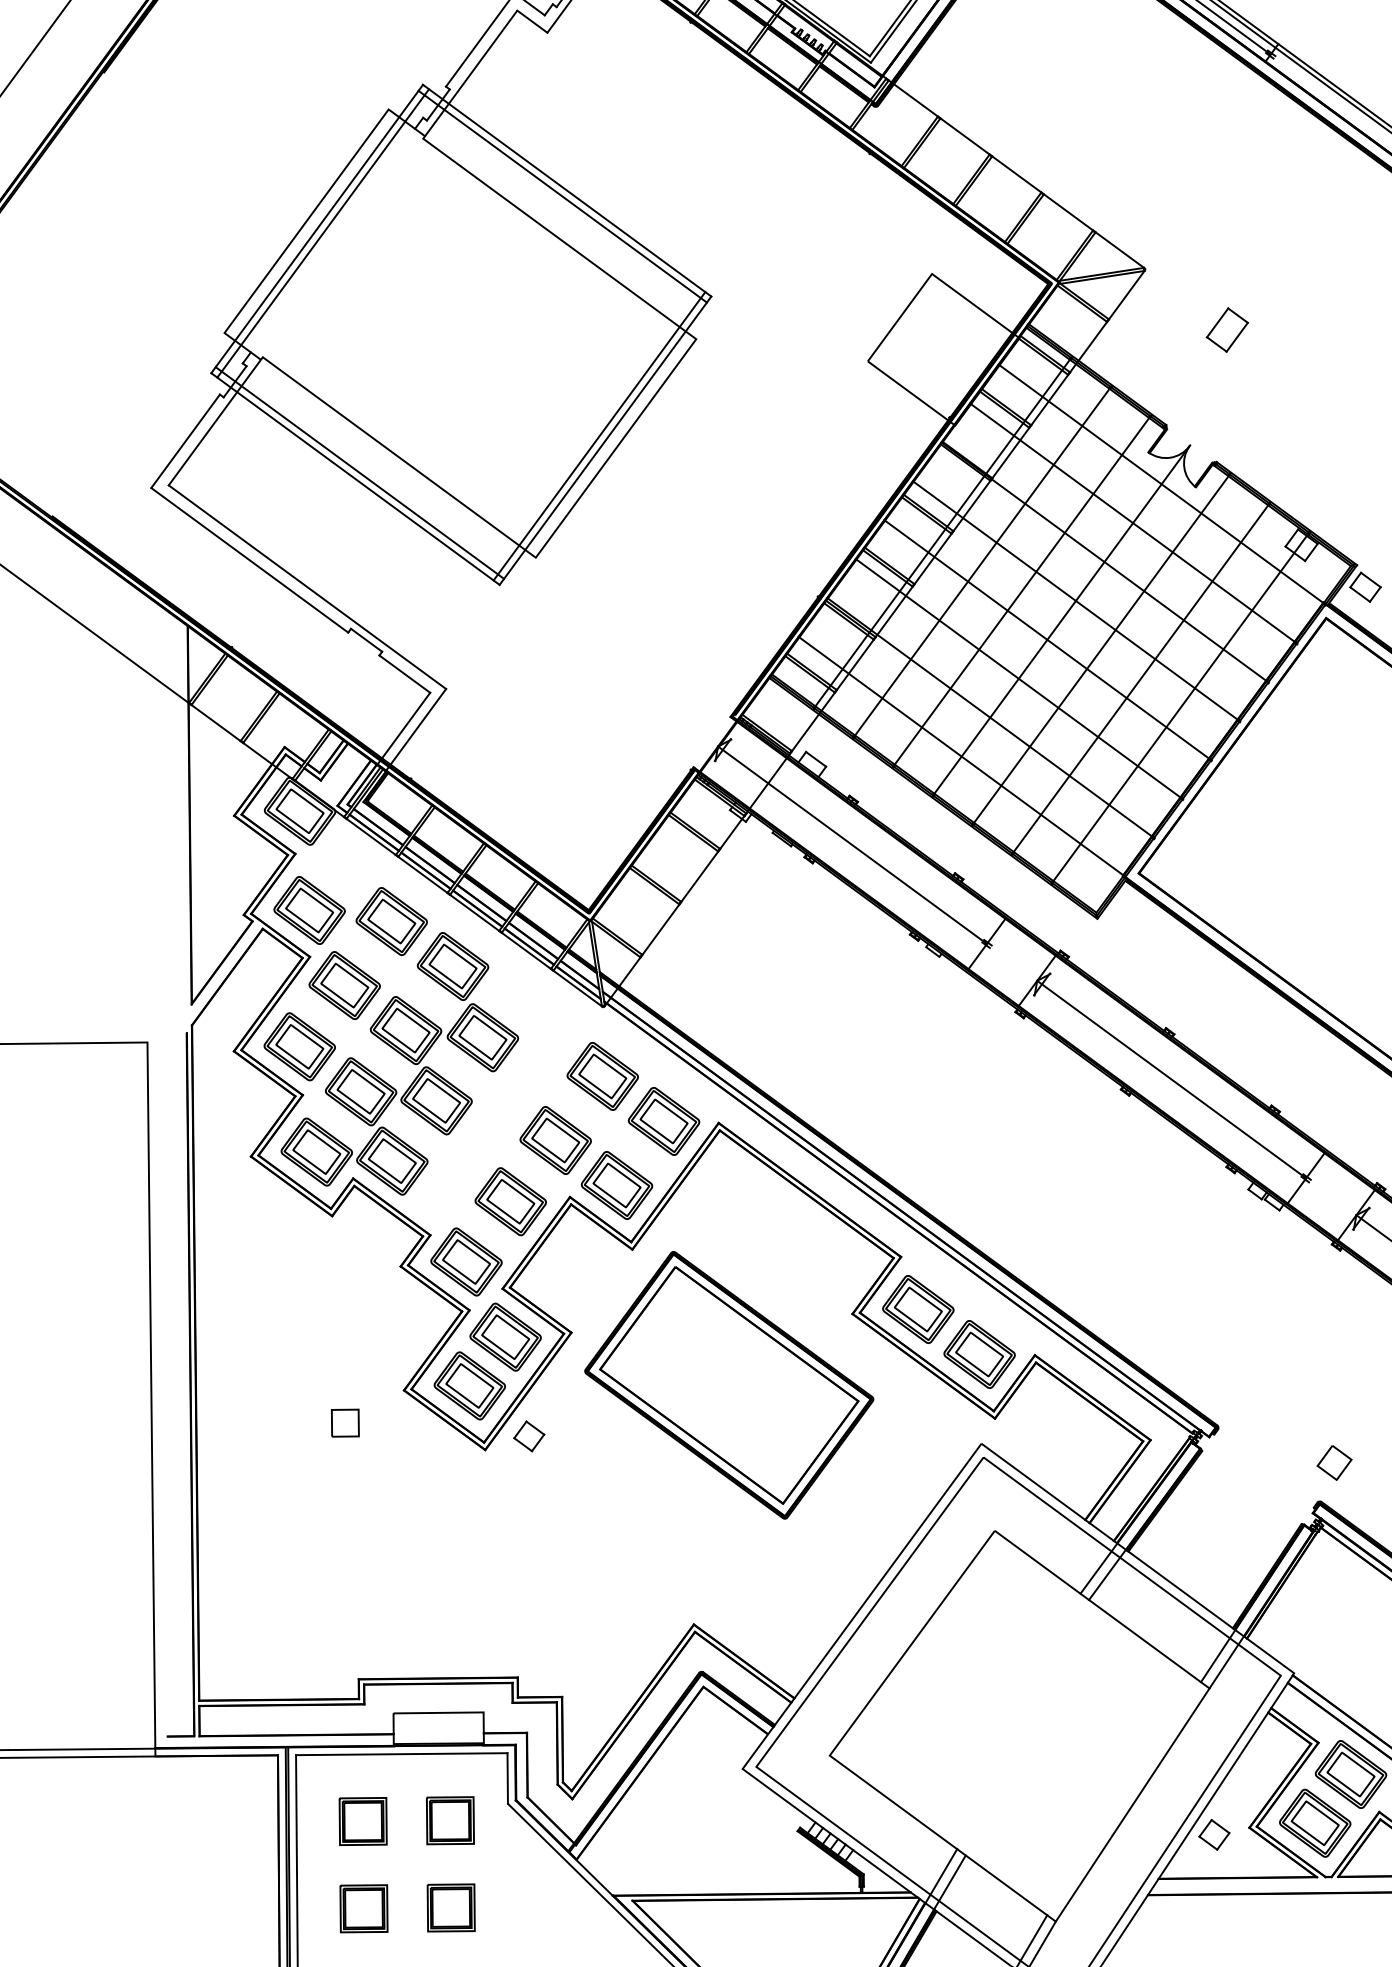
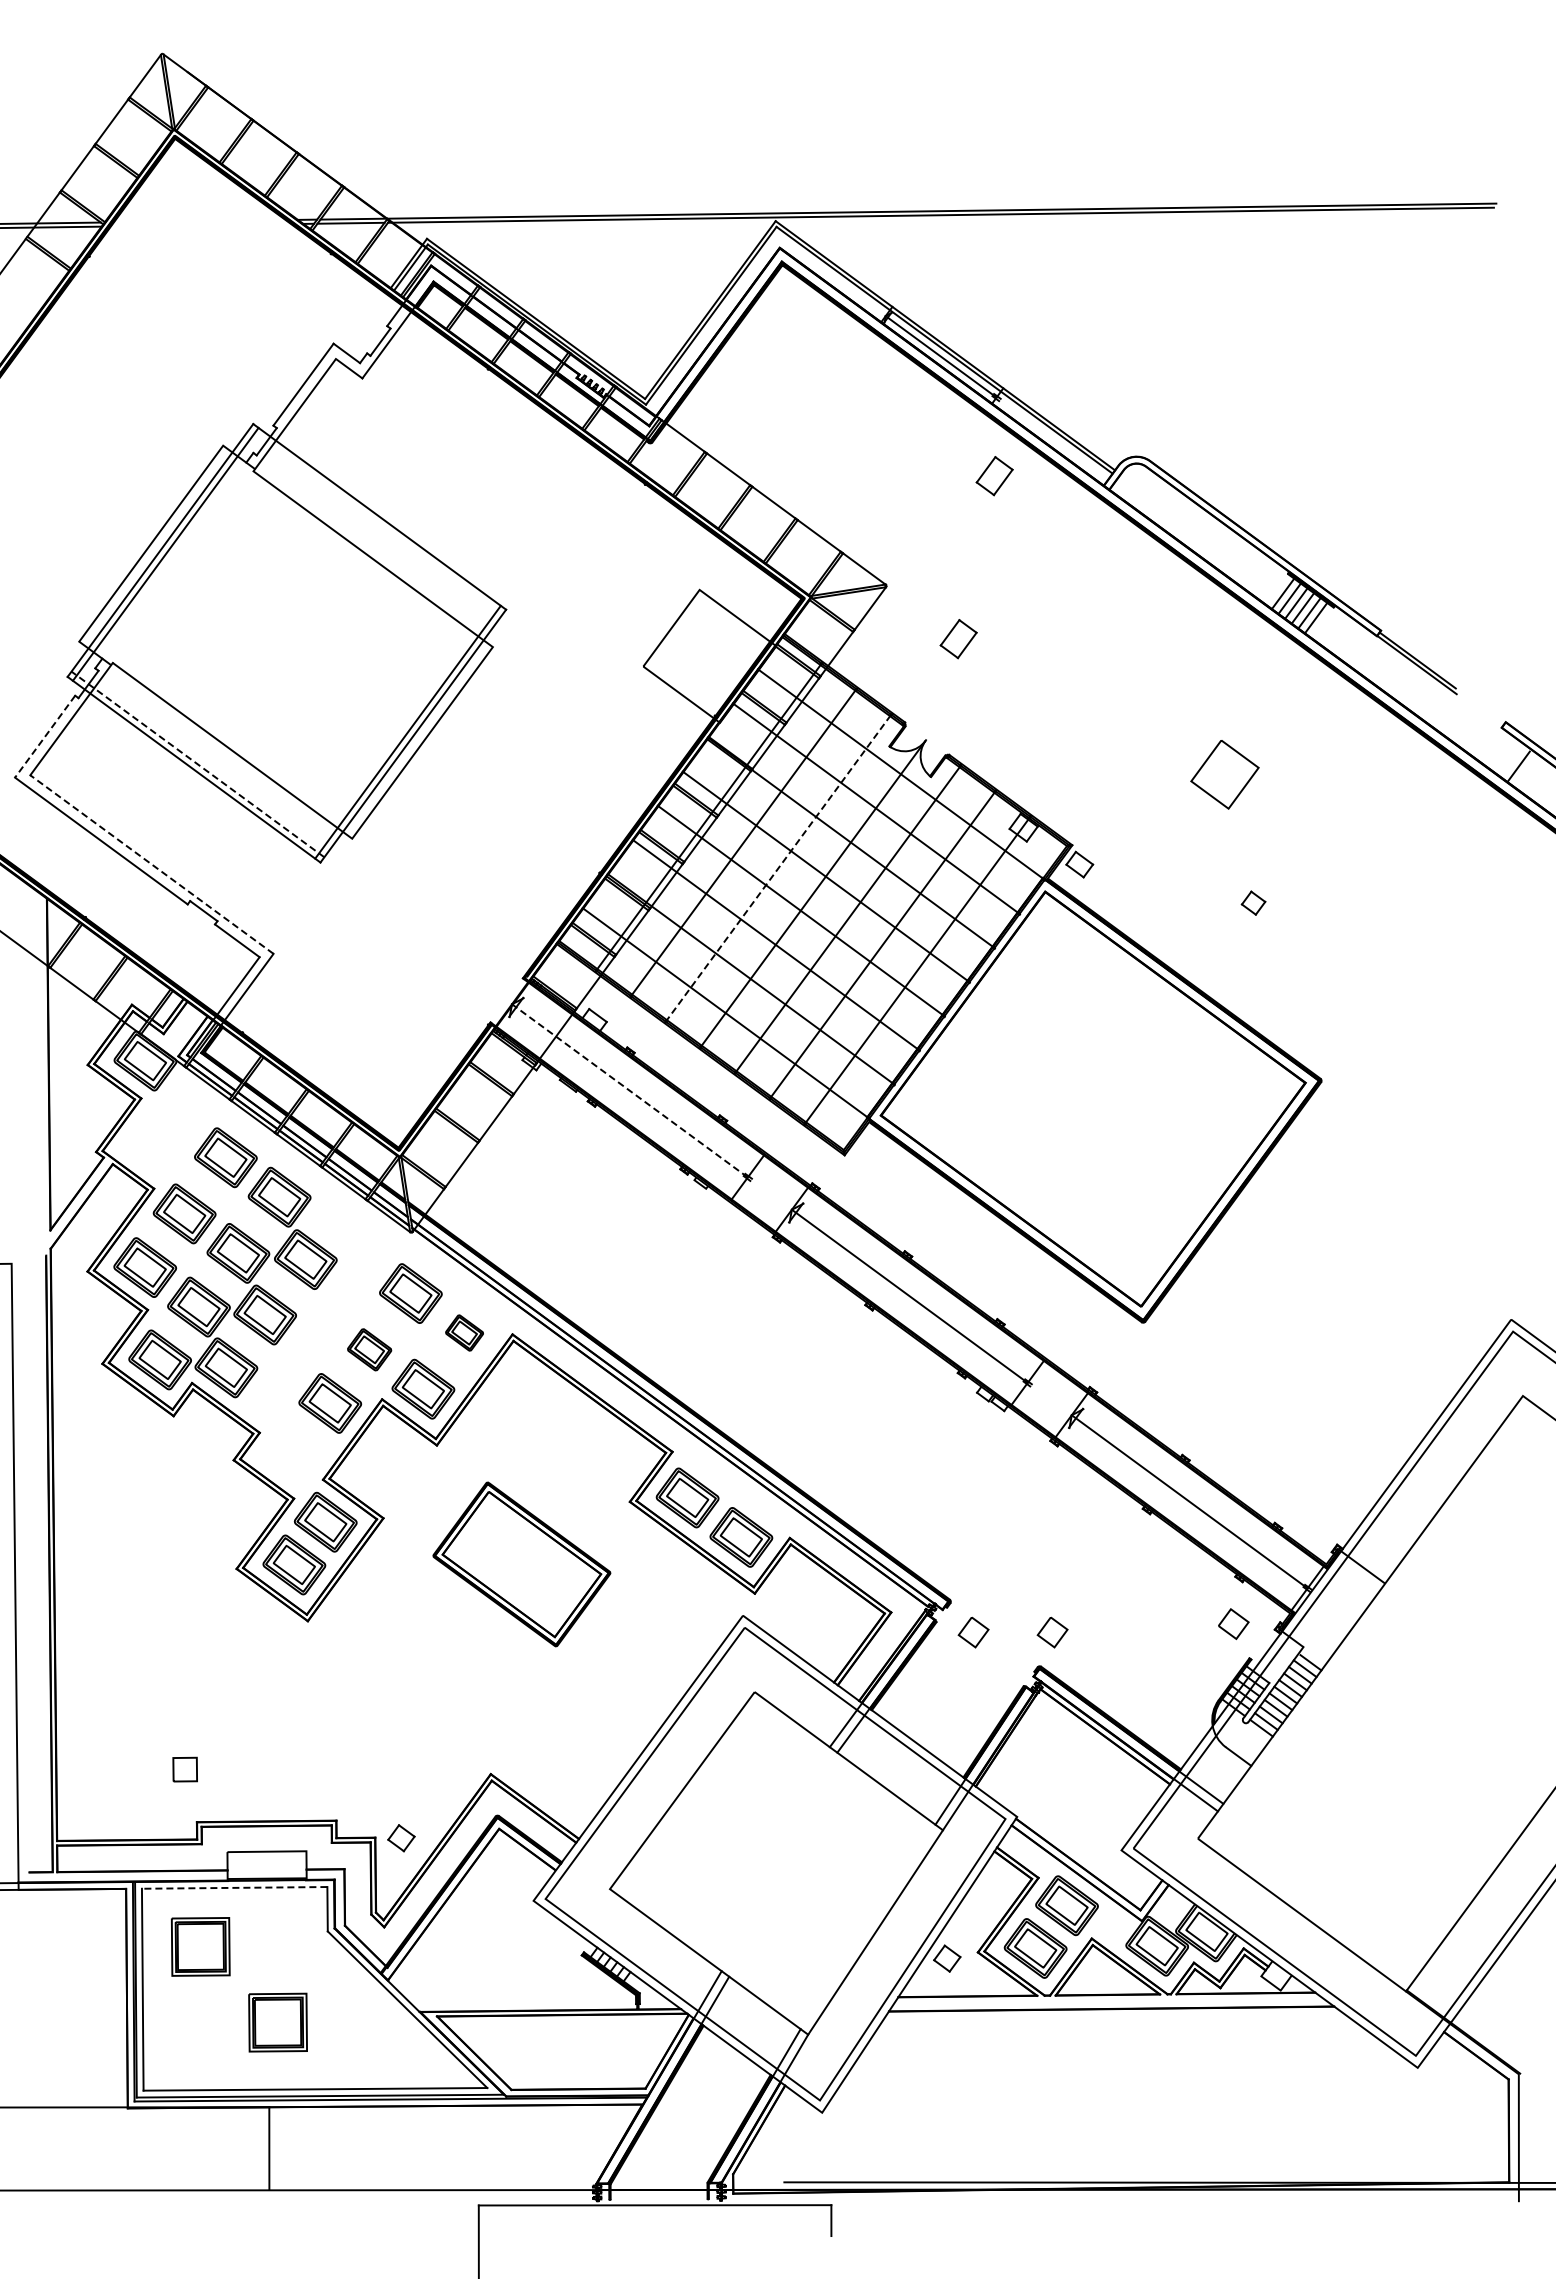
part: (1268, 144) -> (994, 476), added
line: (562, 197) -> (375, 522), removed
line: (186, 441) -> (45, 736), solid -> dashed
line: (359, 473) -> (197, 764), solid -> dashed
line: (306, 587) -> (151, 864), solid -> dashed
line: (1021, 591) -> (778, 868), solid -> dashed
line: (852, 844) -> (629, 1090), solid -> dashed
part: (309, 909) -> (153, 1147), removed
part: (663, 1120) -> (464, 1332), size x0.6
part: (555, 1140) -> (369, 1349), size x0.7
part: (466, 1262) -> (291, 1456), removed
part: (728, 1385) -> (521, 1564), size x0.7
part: (344, 1423) -> (184, 1769), moved
part: (529, 1436) -> (401, 1838), moved
part: (1244, 1462) -> (973, 1632), added
line: (401, 1753) -> (234, 1887), solid -> dashed
part: (449, 1819) -> (276, 1945), removed
part: (362, 1821) -> (200, 1946), size x1.4
part: (363, 1907) -> (201, 2022), removed
part: (450, 1907) -> (277, 2022), size x1.4

